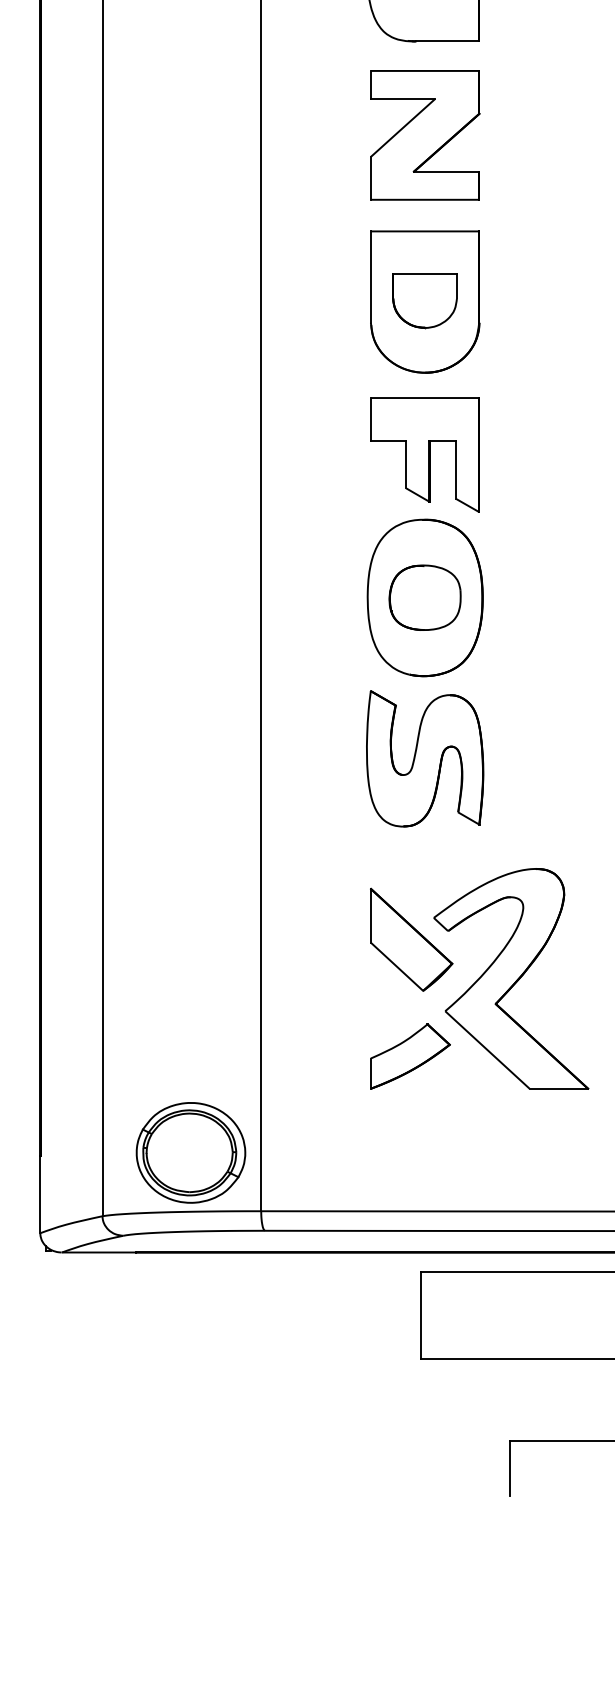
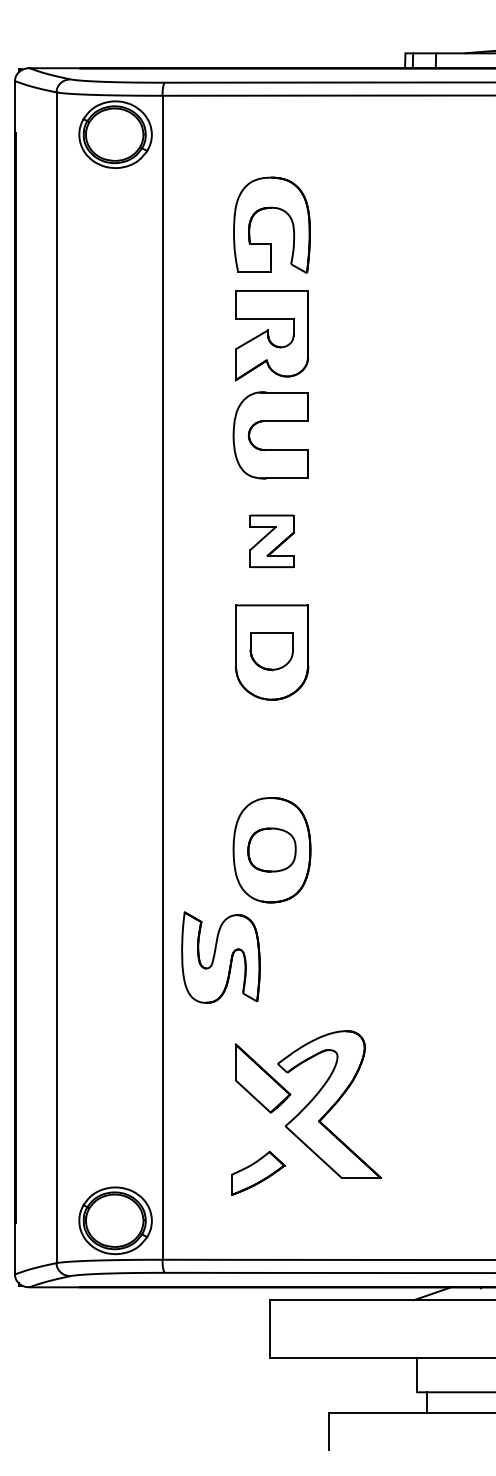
part: (425, 135) -> (272, 541), size x0.6
part: (424, 454) -> (271, 754), removed
part: (424, 758) -> (220, 957), moved
part: (410, 1055) -> (258, 1172), moved

